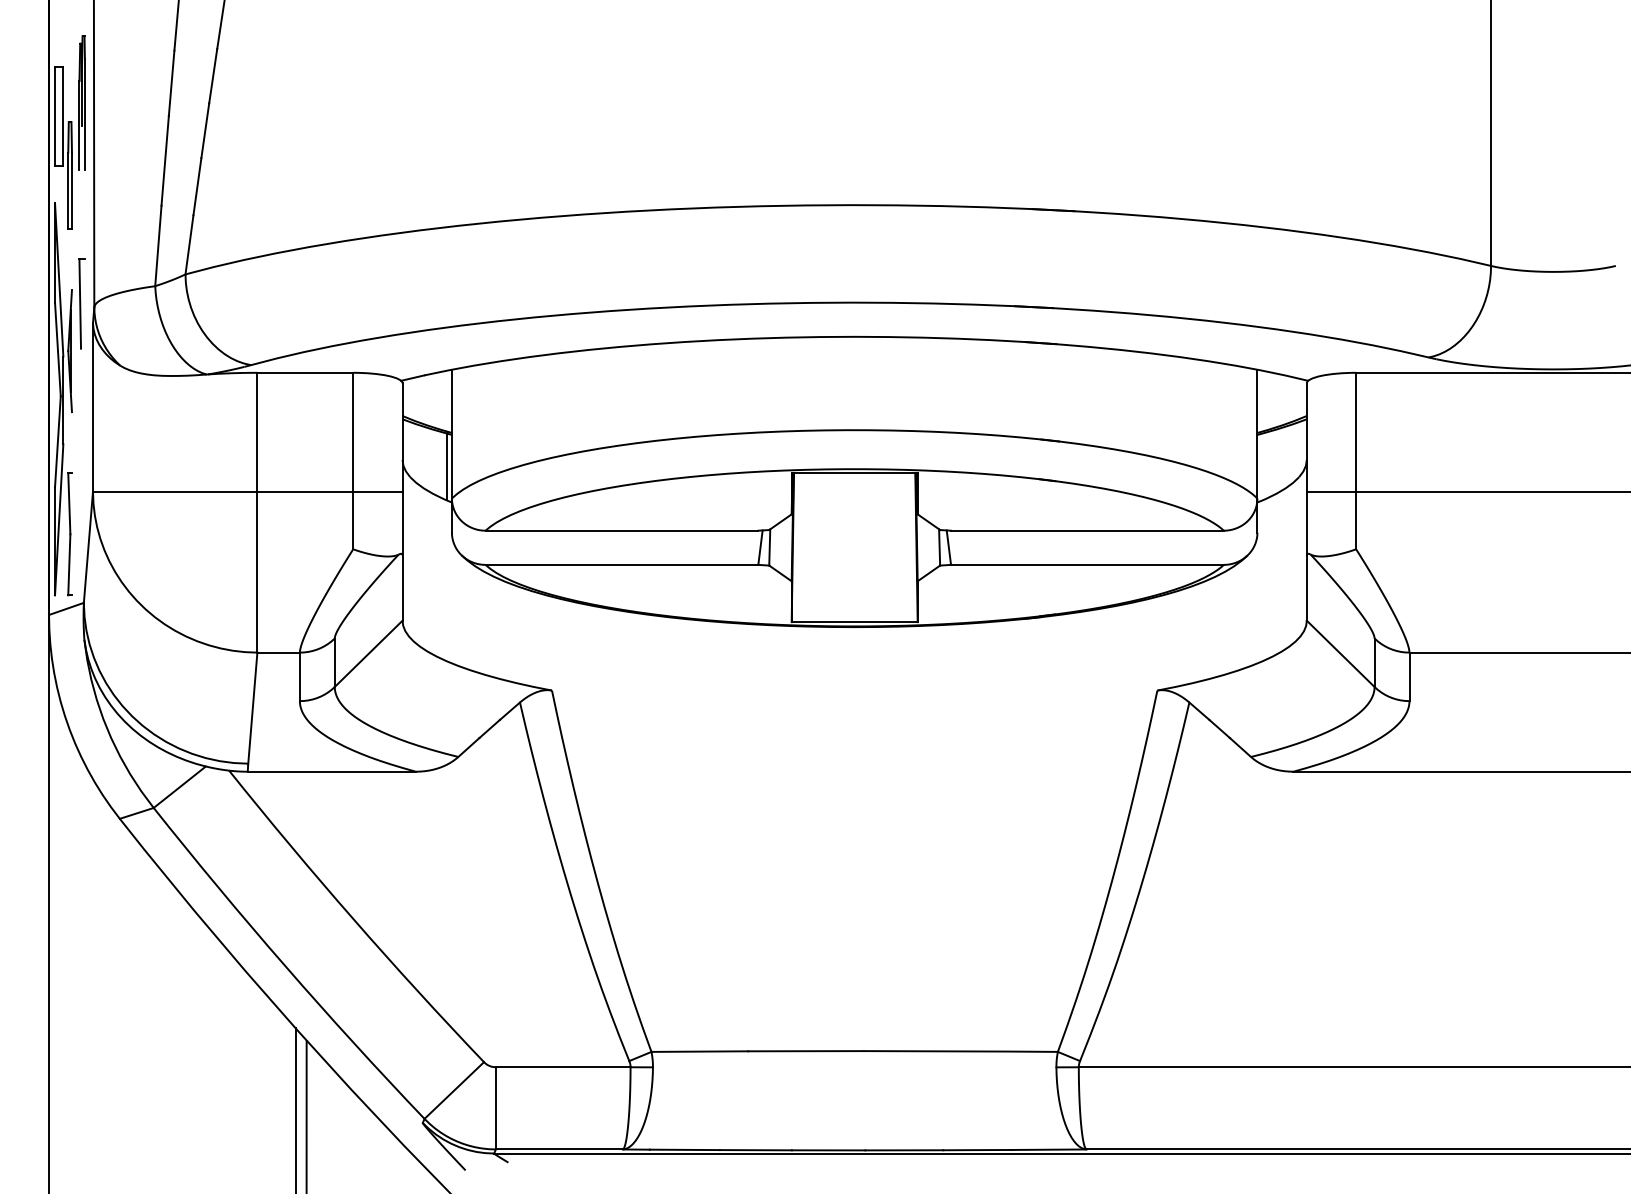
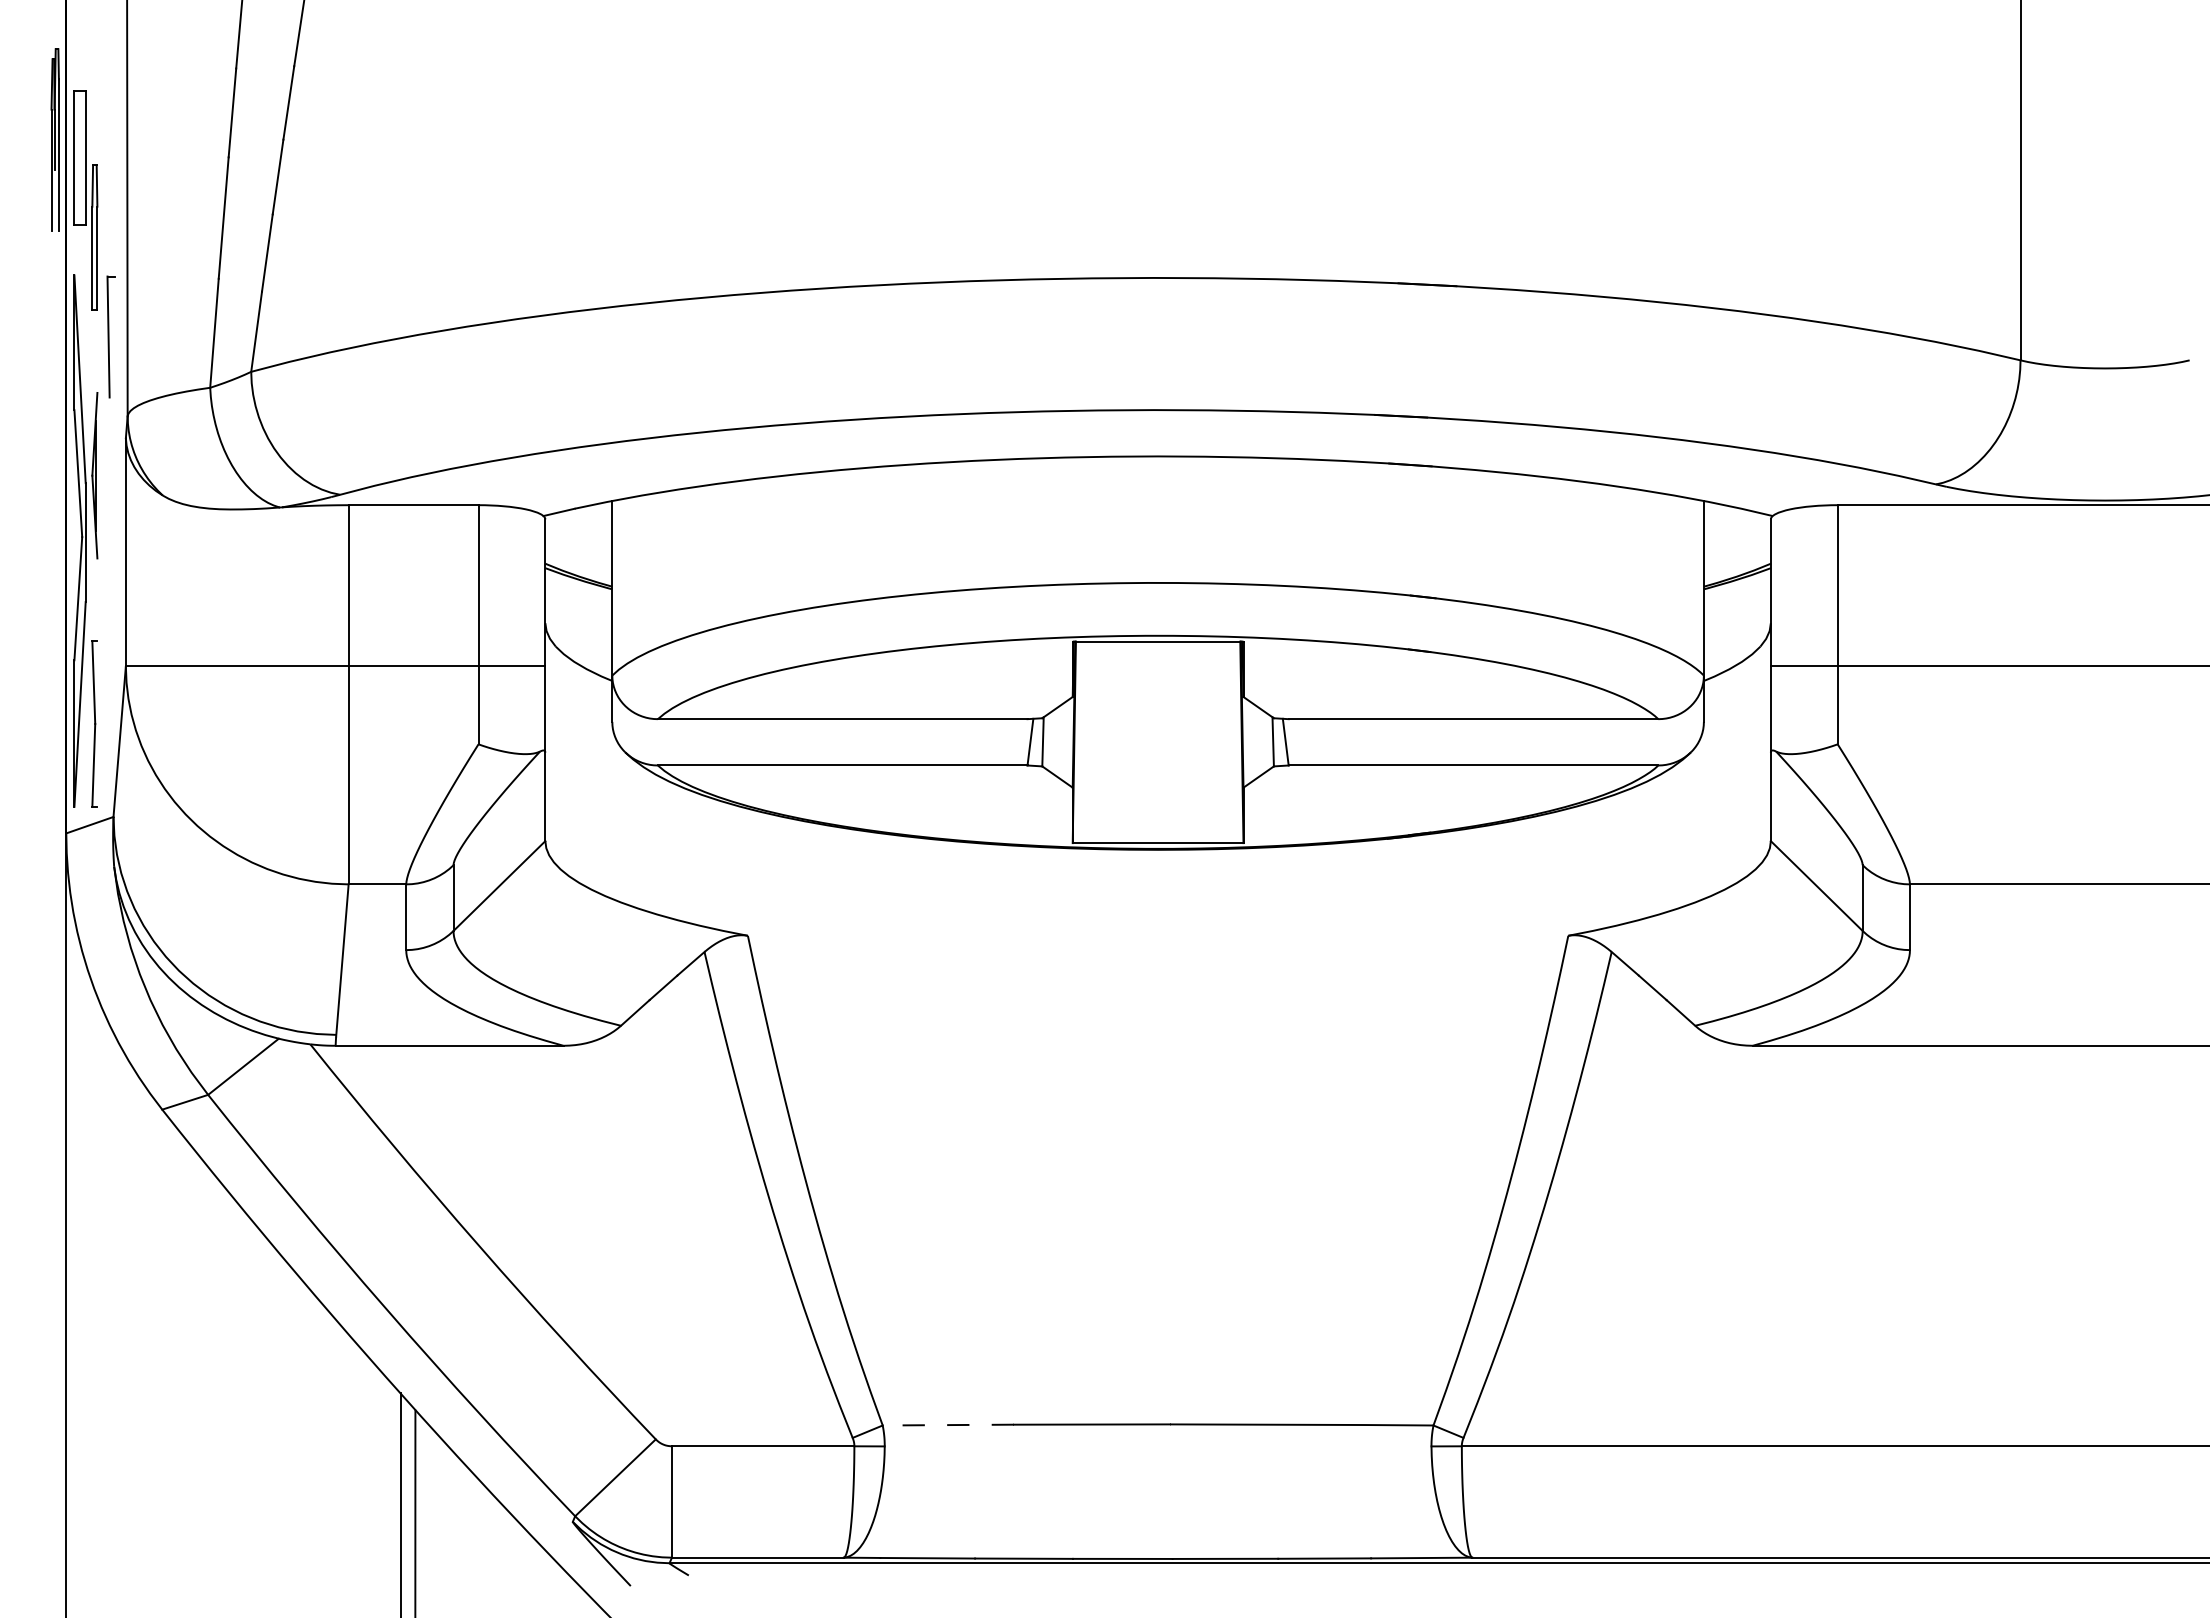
part: (81, 102) -> (54, 139), moved
part: (81, 303) -> (110, 336), moved
line: (446, 466) -> (604, 632), removed
line: (700, 1051) -> (948, 1425), solid -> dashed

